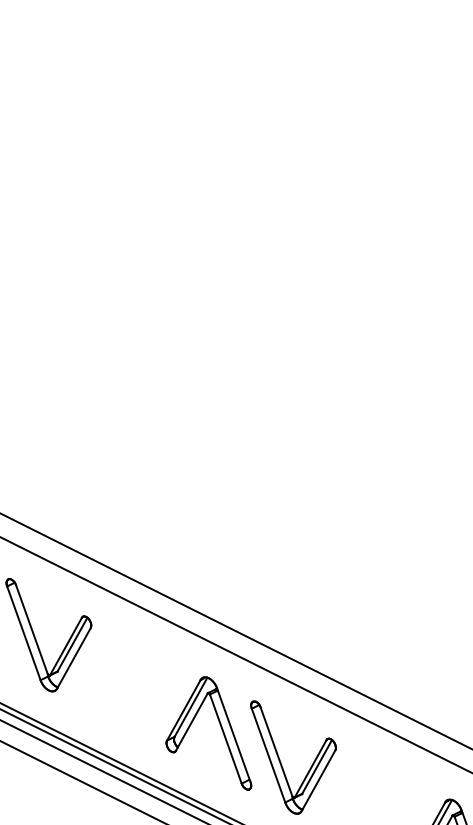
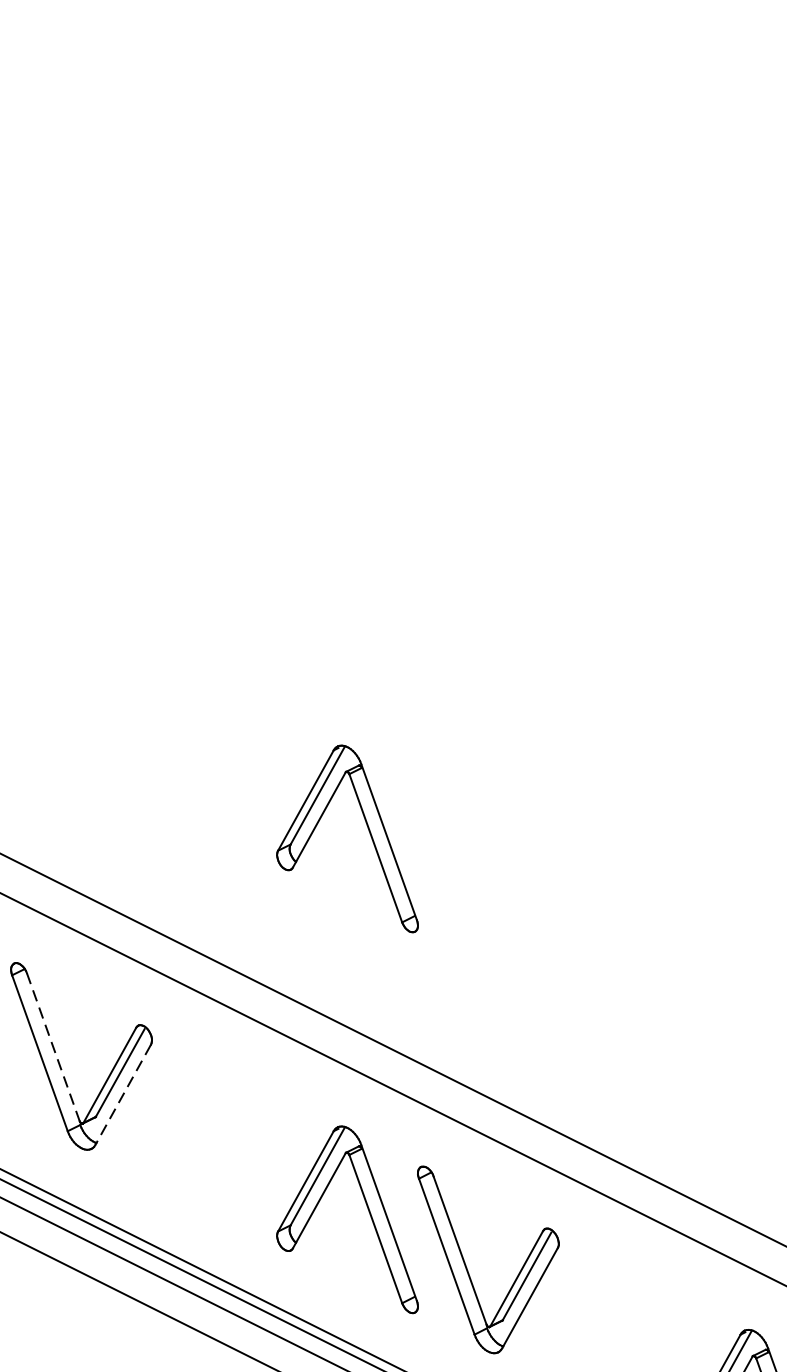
part: (221, 501) -> (368, 834), added
line: (32, 630) -> (54, 1048), solid -> dashed
line: (73, 658) -> (122, 1095), solid -> dashed

